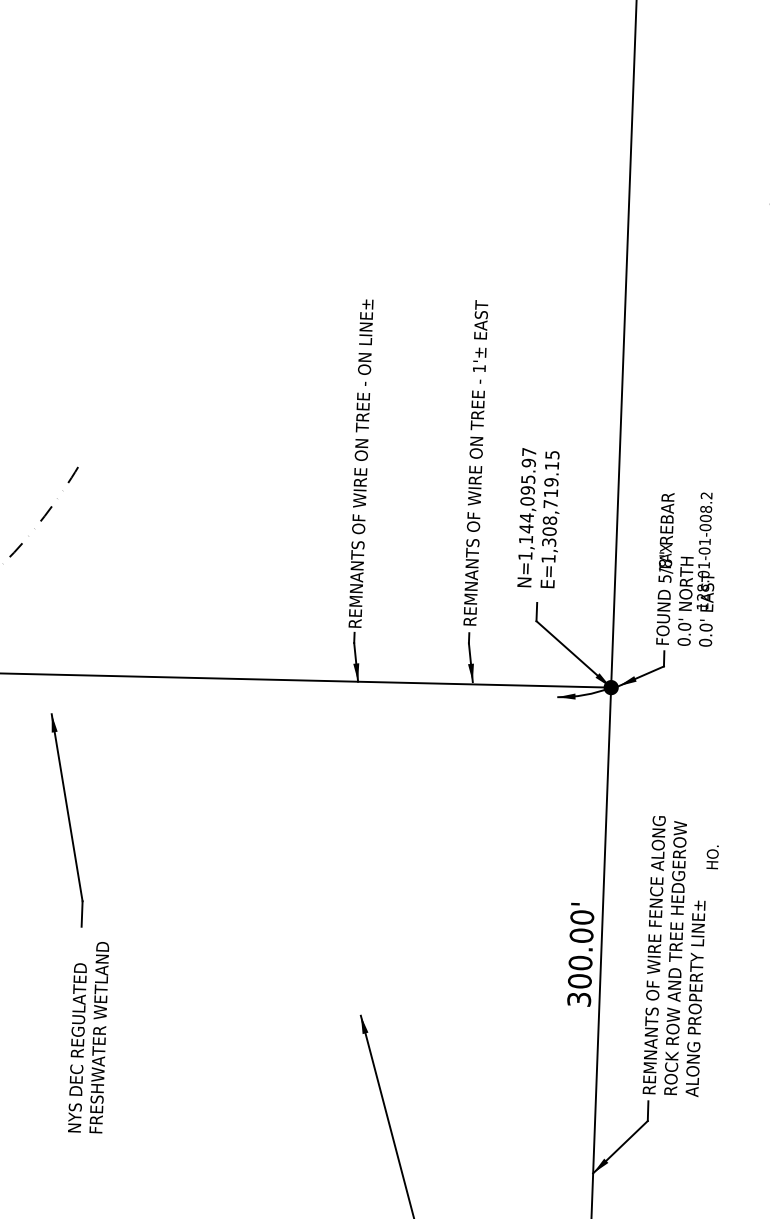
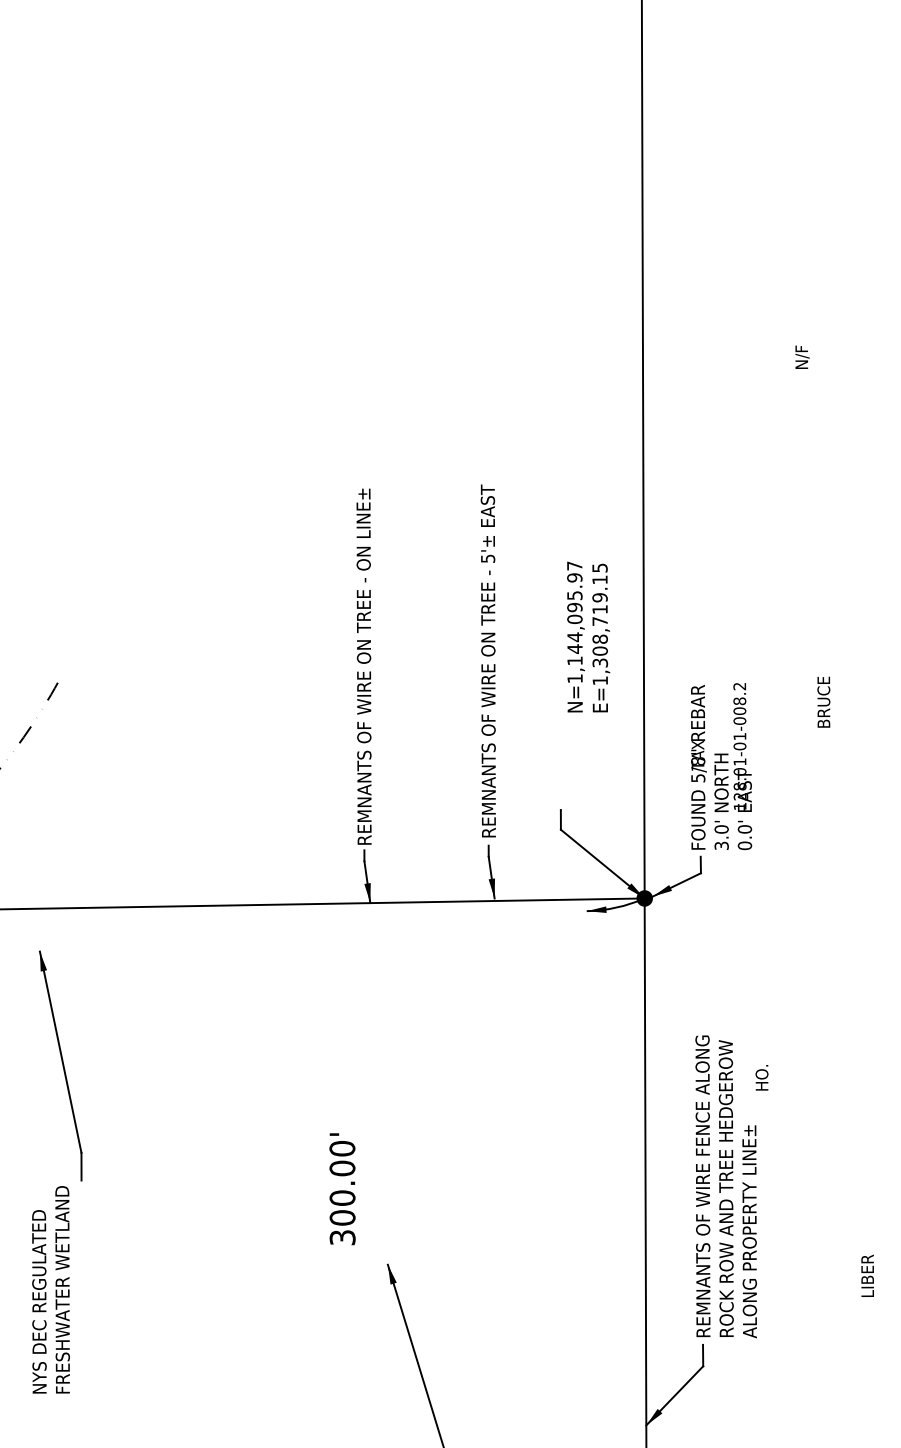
text: (479, 368) -> (488, 558), 1'± -> 5'±
text: (539, 517) -> (588, 636), moved
text: (683, 641) -> (721, 845), 0.0' -> 3.0'
text: (580, 955) -> (342, 1189), moved
text: (88, 1036) -> (50, 1289), moved

